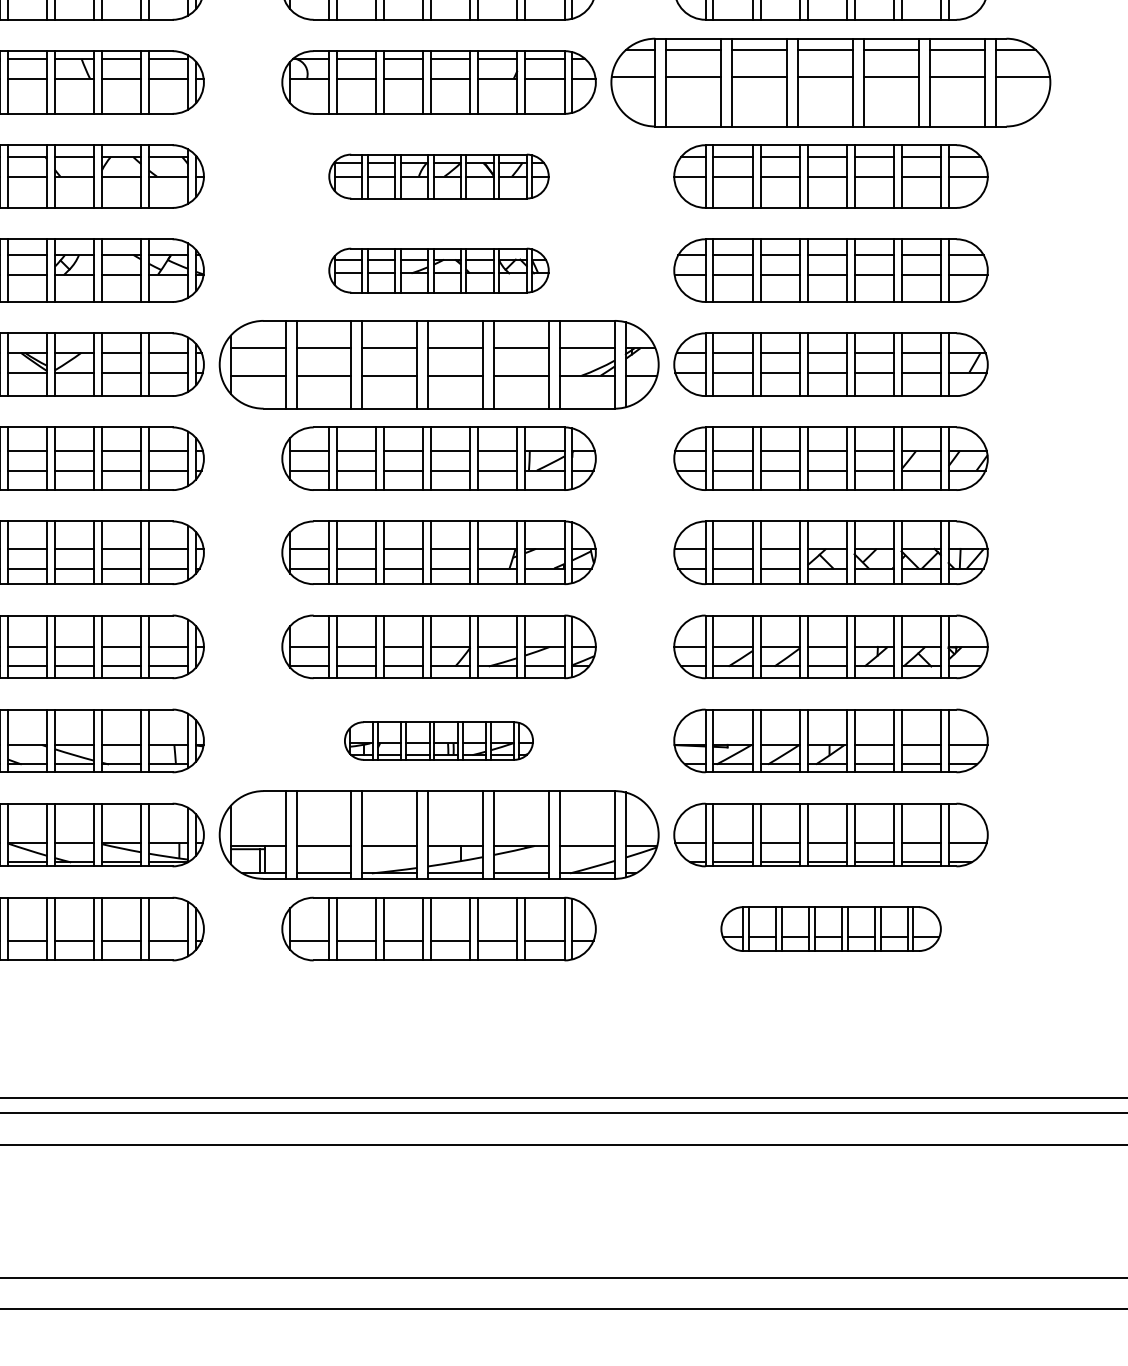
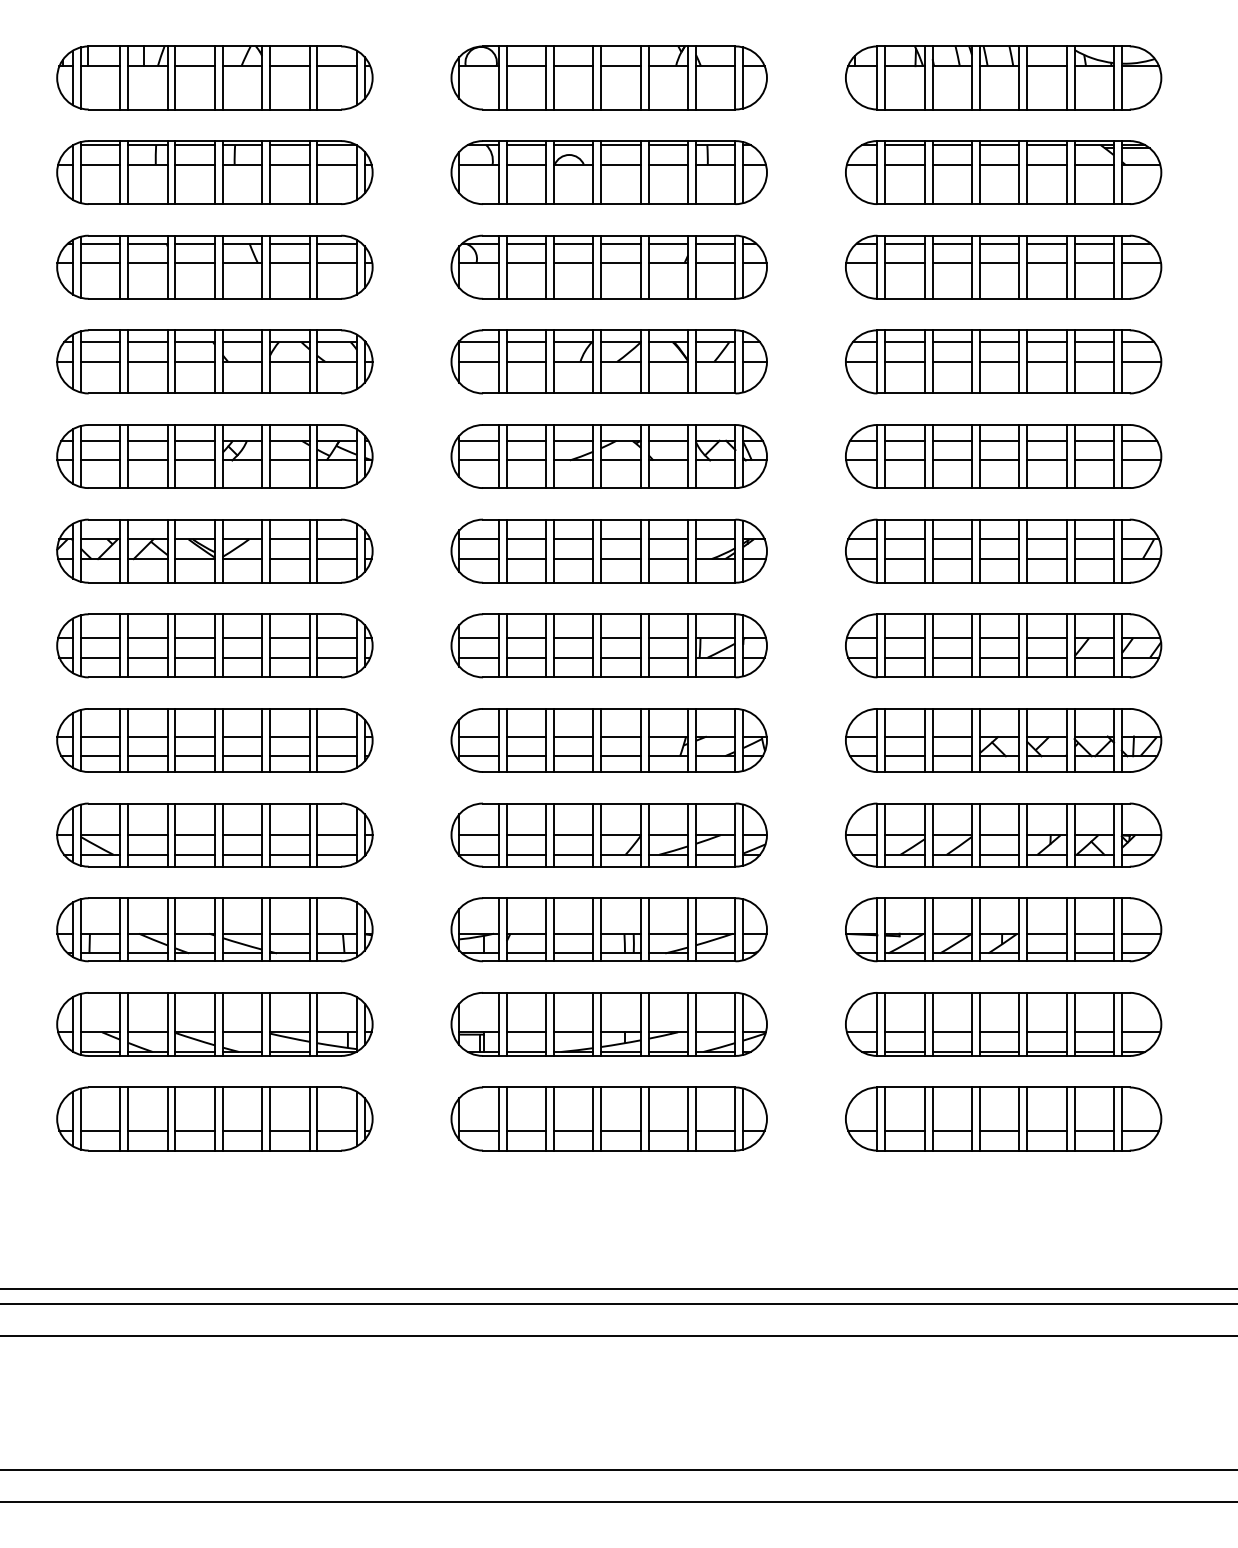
part: (830, 81) -> (1003, 266), size x0.71
part: (438, 176) -> (608, 361), size x1.43
part: (438, 270) -> (608, 456), size x1.43
part: (438, 364) -> (608, 550), size x0.71
part: (438, 740) -> (608, 929), size x1.67
part: (438, 835) -> (608, 1024), size x0.71
part: (830, 928) -> (1003, 1118), size x1.43

